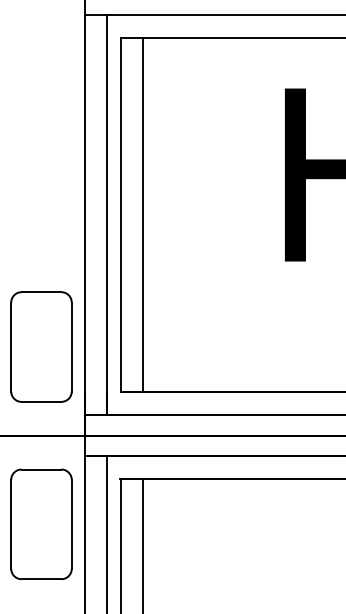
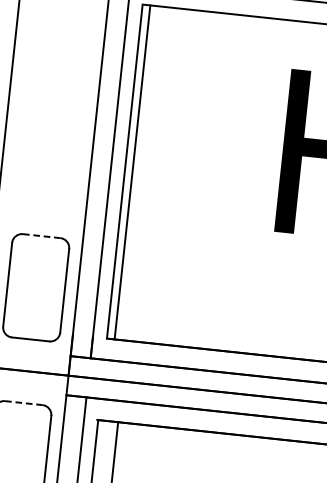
line: (142, 214) -> (132, 171), moved
line: (41, 292) -> (41, 236), solid -> dashed
line: (41, 469) -> (23, 403), solid -> dashed

